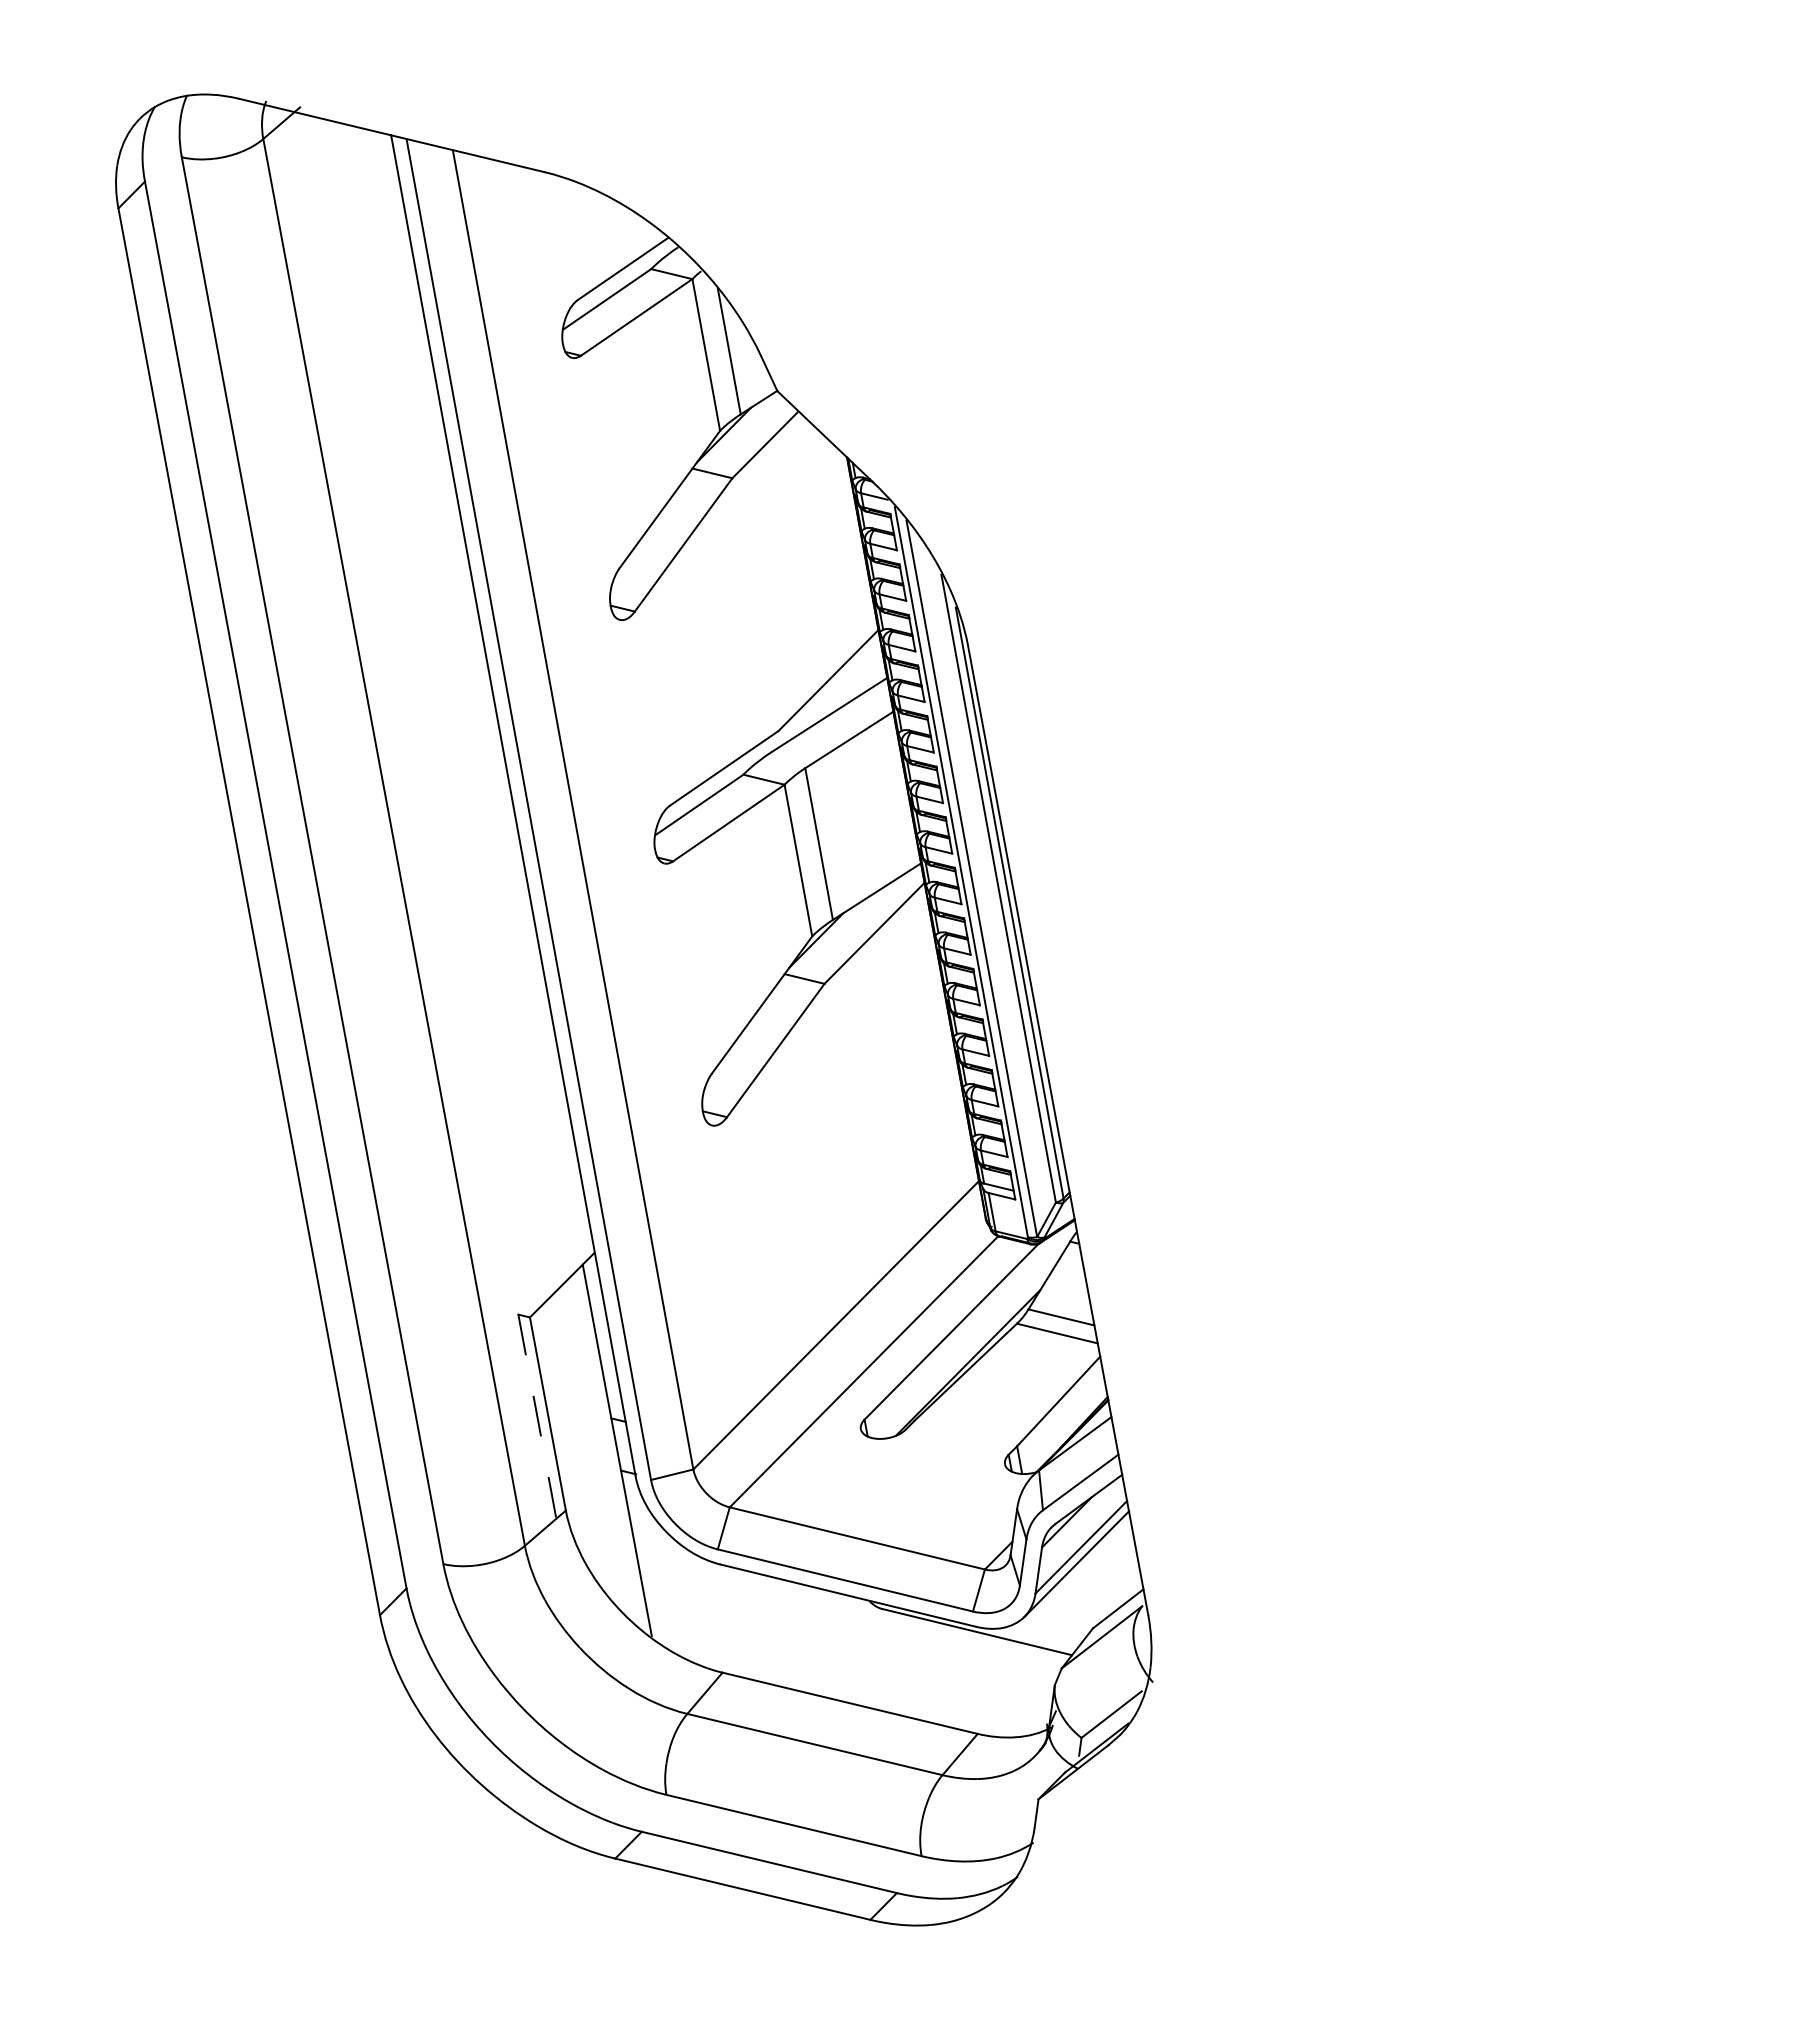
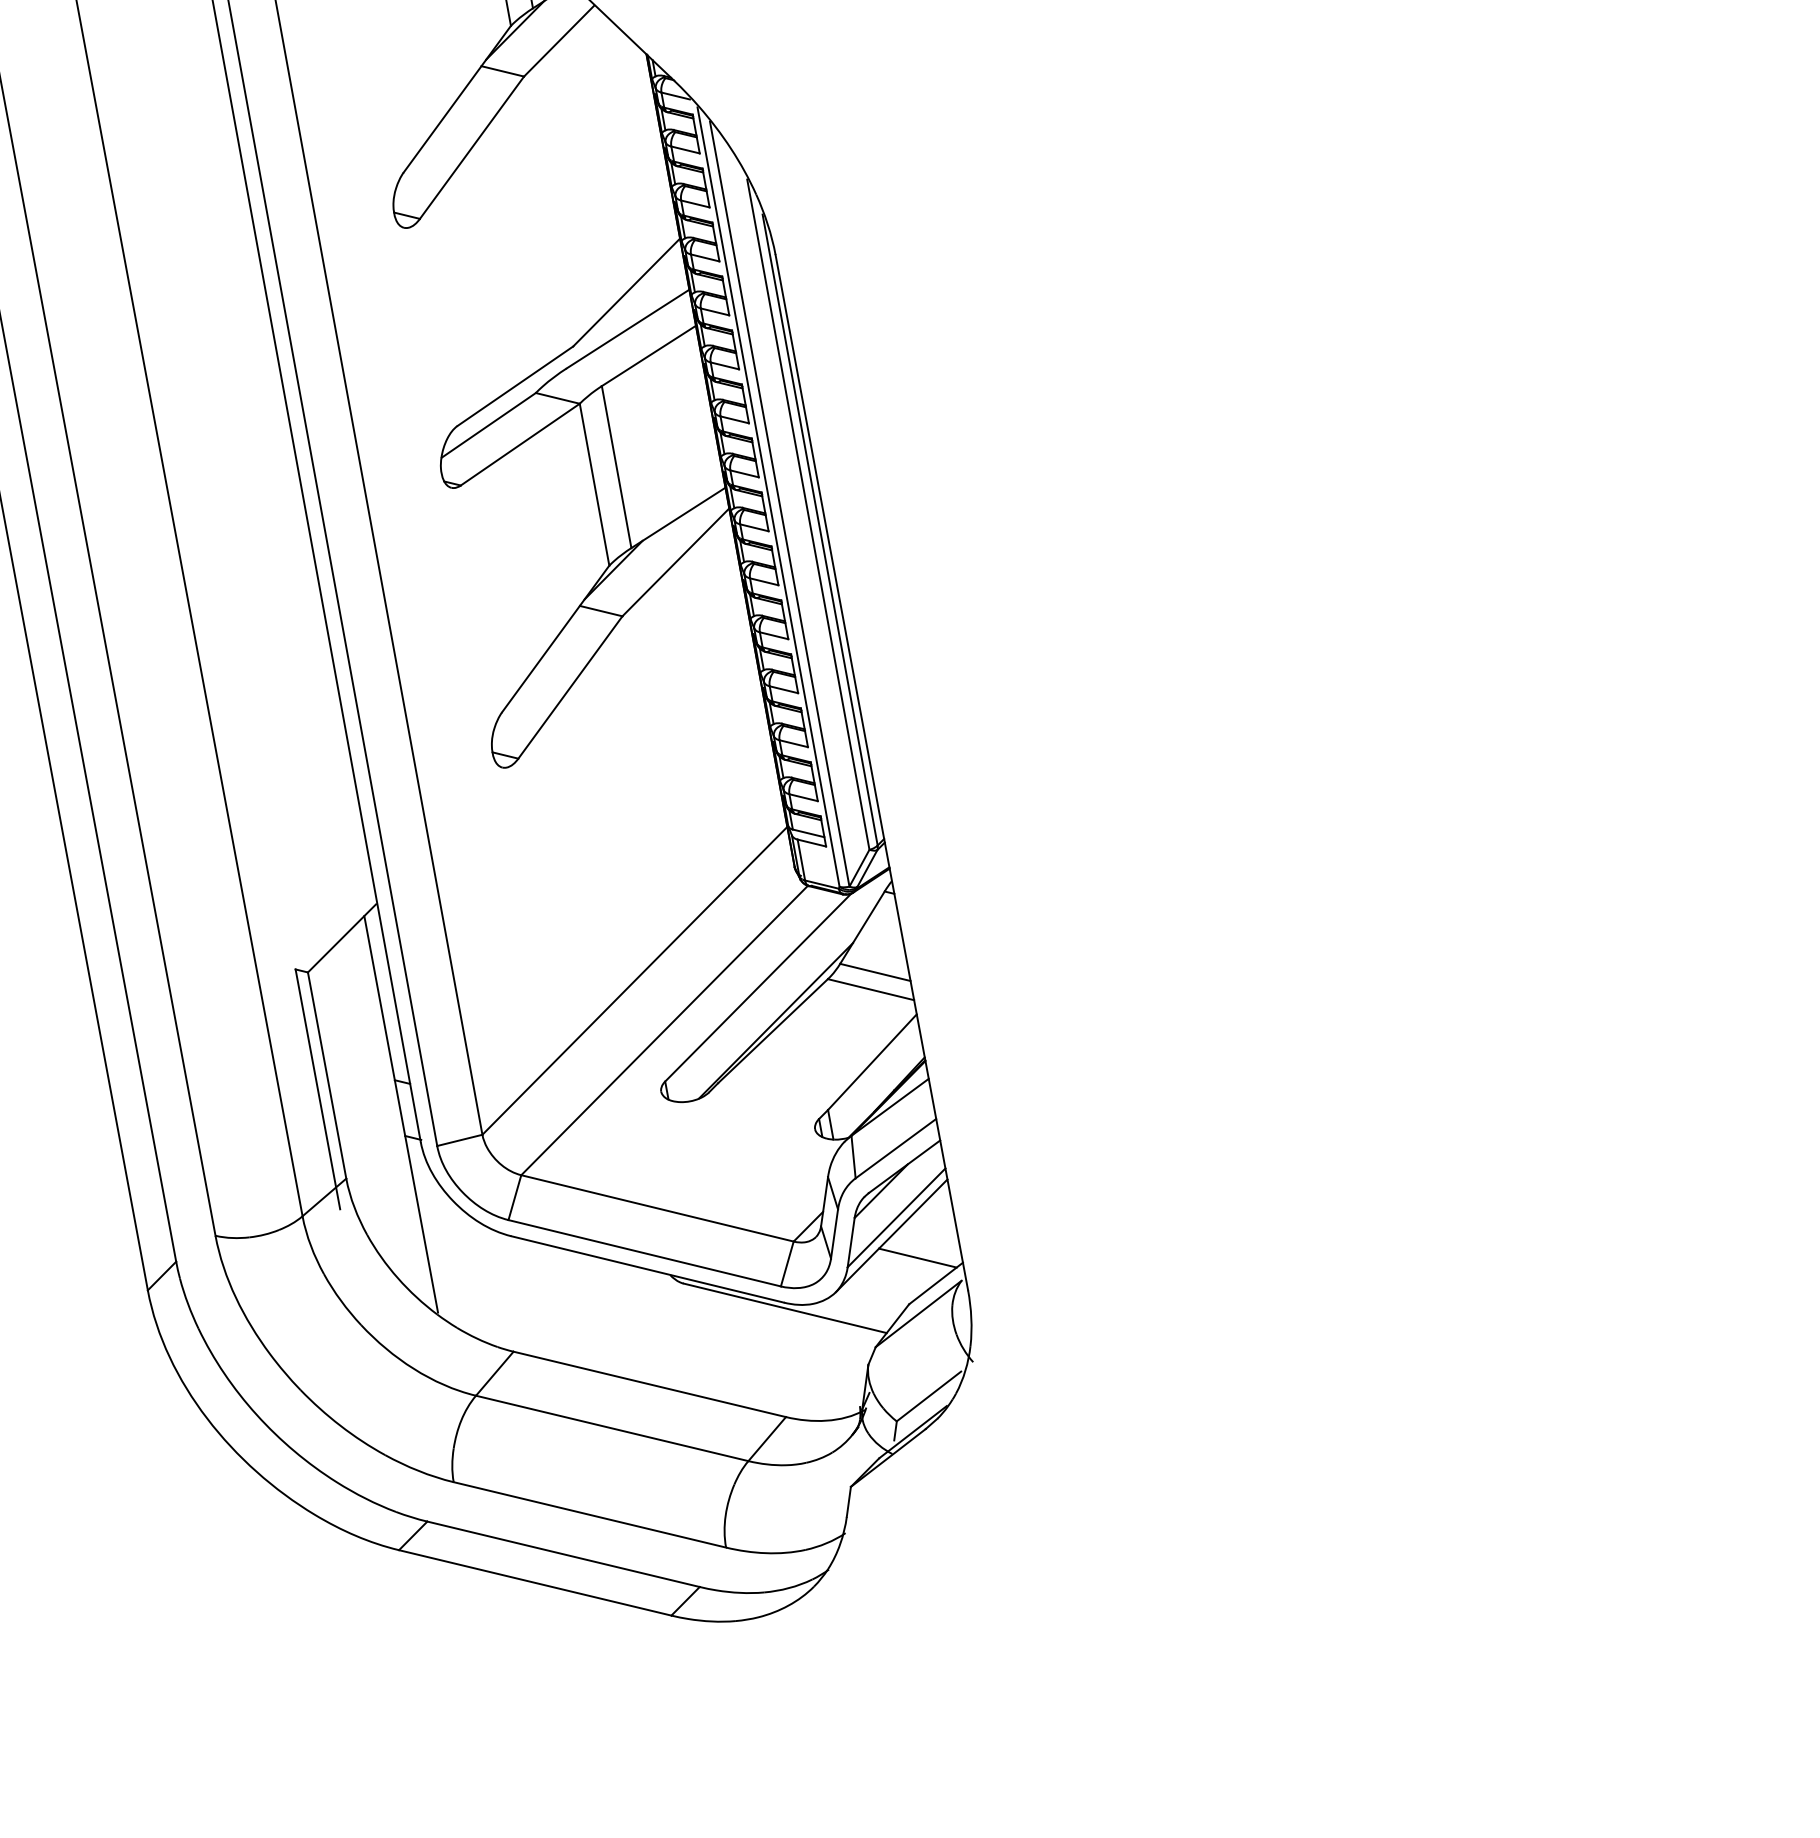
line: (539, 1427) -> (318, 1089), dashed -> solid
line: (1100, 1584) -> (917, 1257), added

